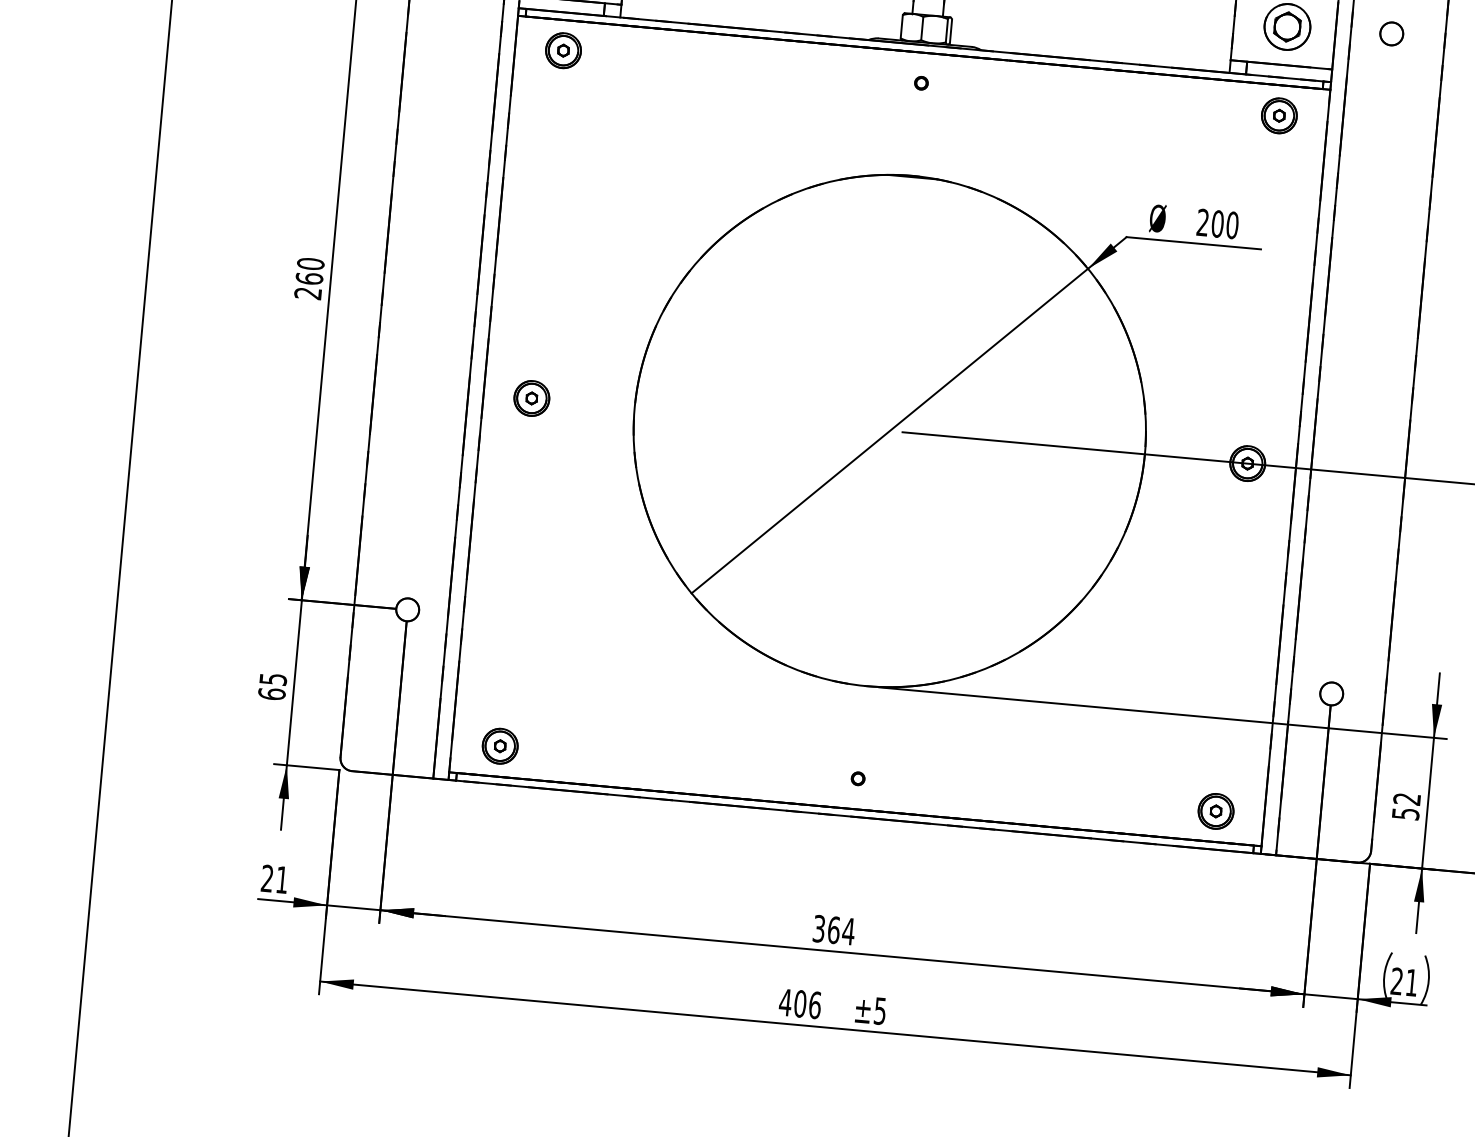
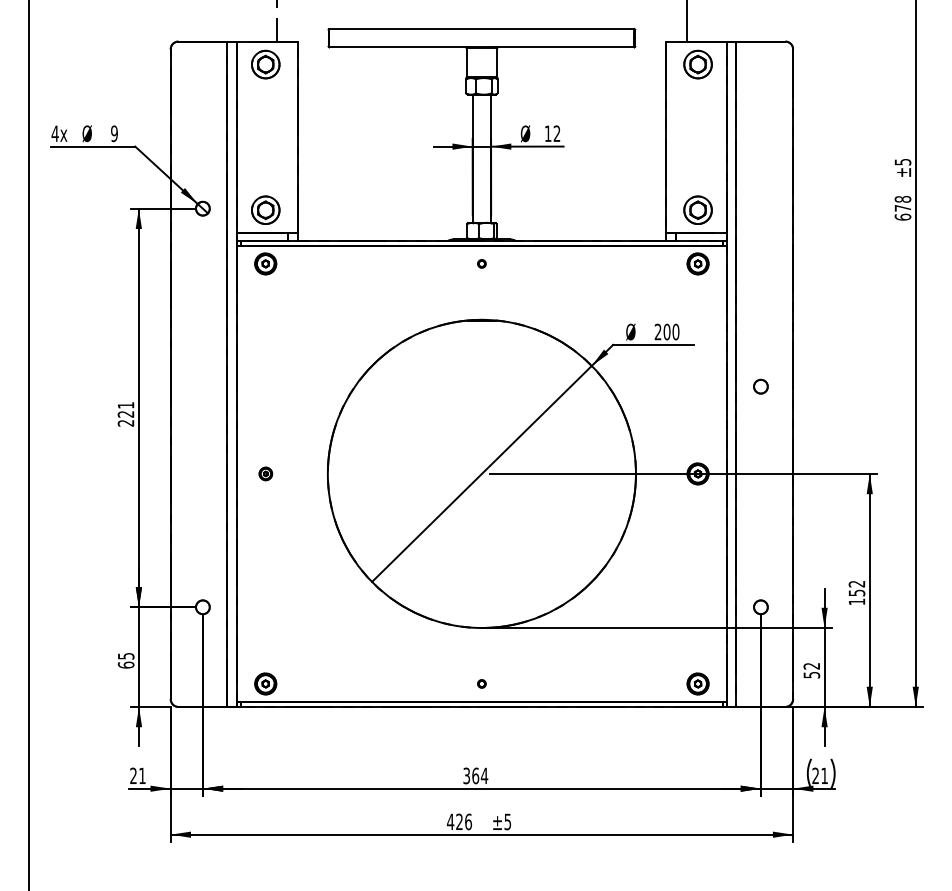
part: (1391, 33) -> (760, 386), moved
text: (309, 270) -> (125, 409), 260 -> 221
part: (531, 397) -> (265, 473), size x0.6
text: (800, 1003) -> (459, 821), 406 -> 426

